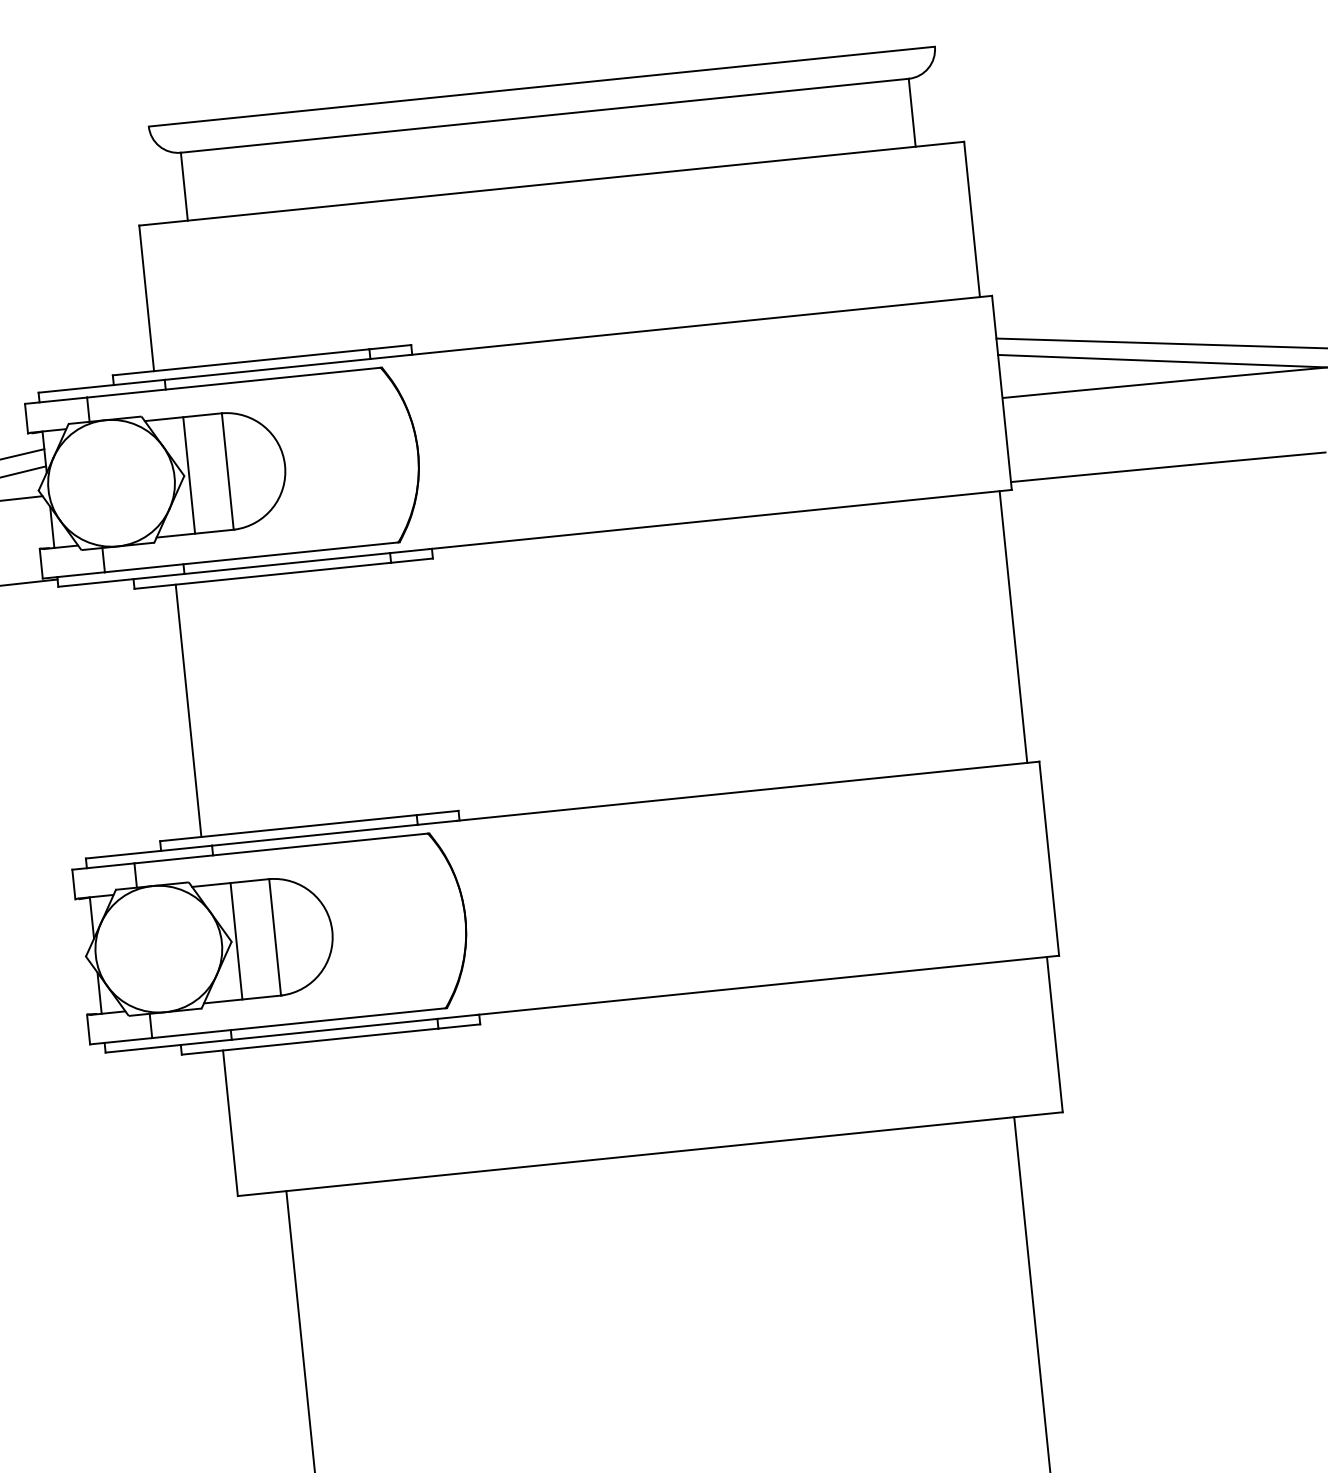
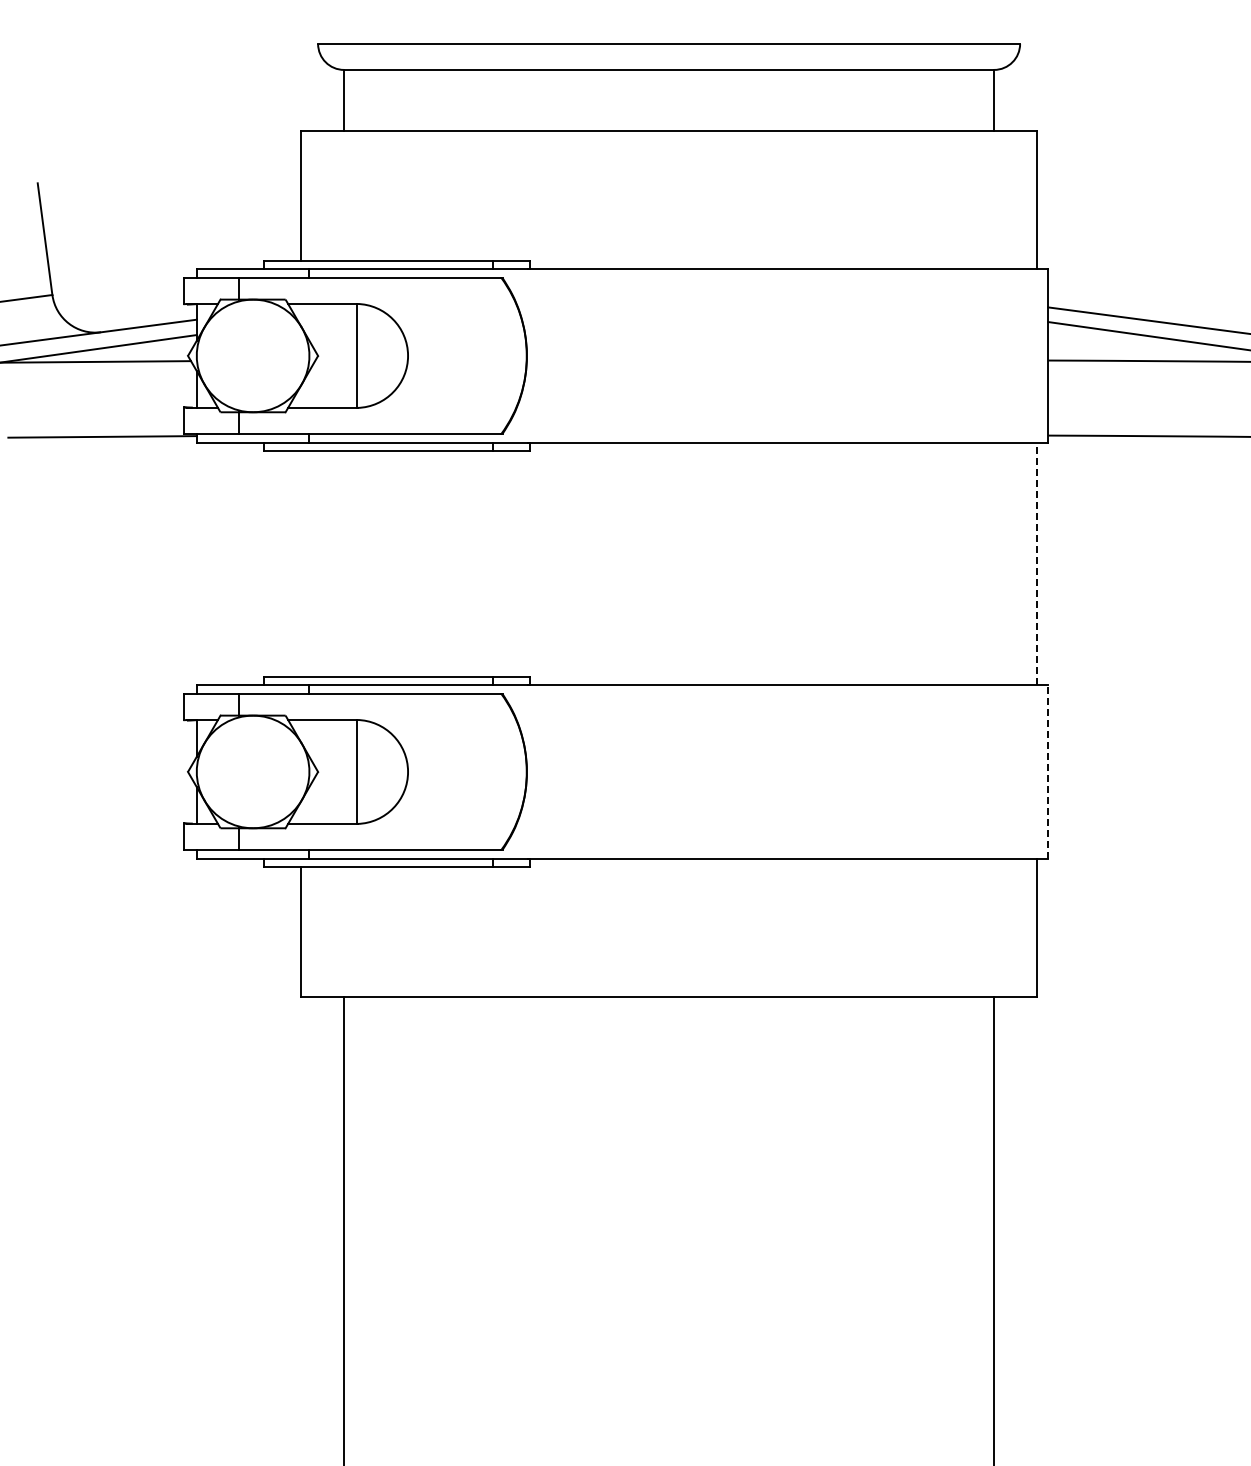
line: (189, 474) -> (322, 355), removed
line: (1013, 626) -> (1037, 563), solid -> dashed
line: (188, 710) -> (300, 563), removed
line: (1049, 858) -> (1048, 771), solid -> dashed
line: (236, 940) -> (322, 771), removed

